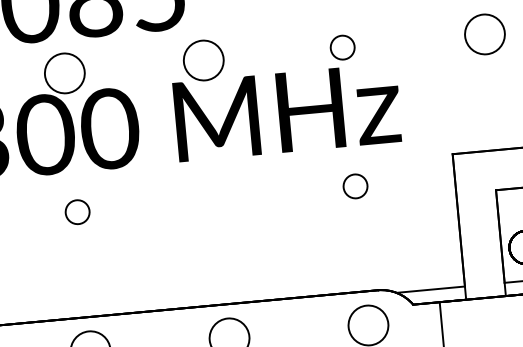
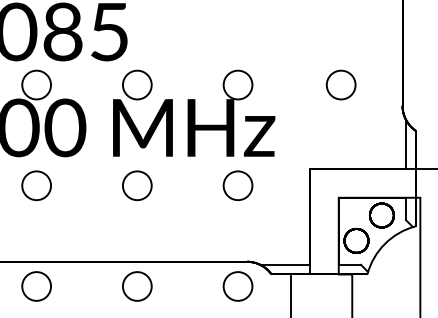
circle: (341, 46) -> (237, 84), size x1.67
circle: (354, 186) -> (237, 185), size x1.67
circle: (216, 199) -> (137, 185), added
circle: (77, 211) -> (36, 185), size x1.67

